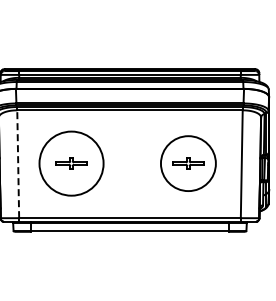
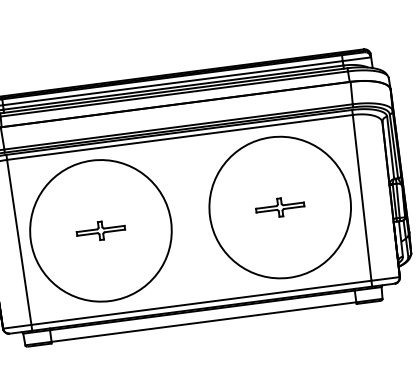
circle: (71, 163) -> (100, 230), size x1.43
circle: (188, 163) -> (280, 207), size x1.67
line: (18, 164) -> (19, 242), dashed -> solid

